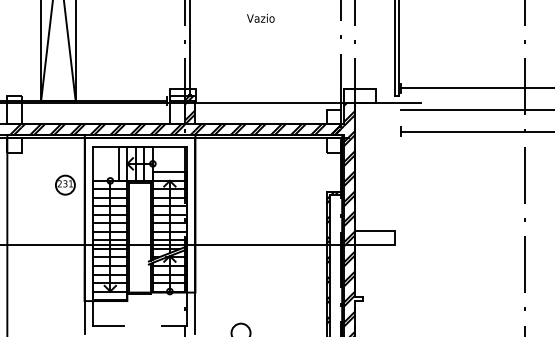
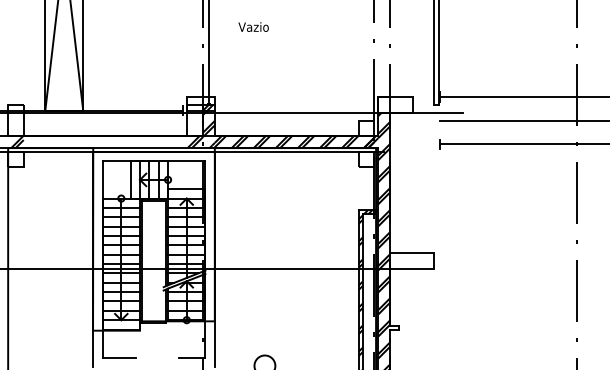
text: (260, 17) -> (253, 26), moved
hatch: (93, 129) -> (102, 142), removed
part: (64, 185) -> (71, 203), removed

